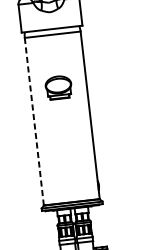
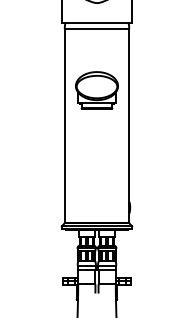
part: (58, 87) -> (96, 90), size x1.43
line: (34, 122) -> (64, 126), dashed -> solid

